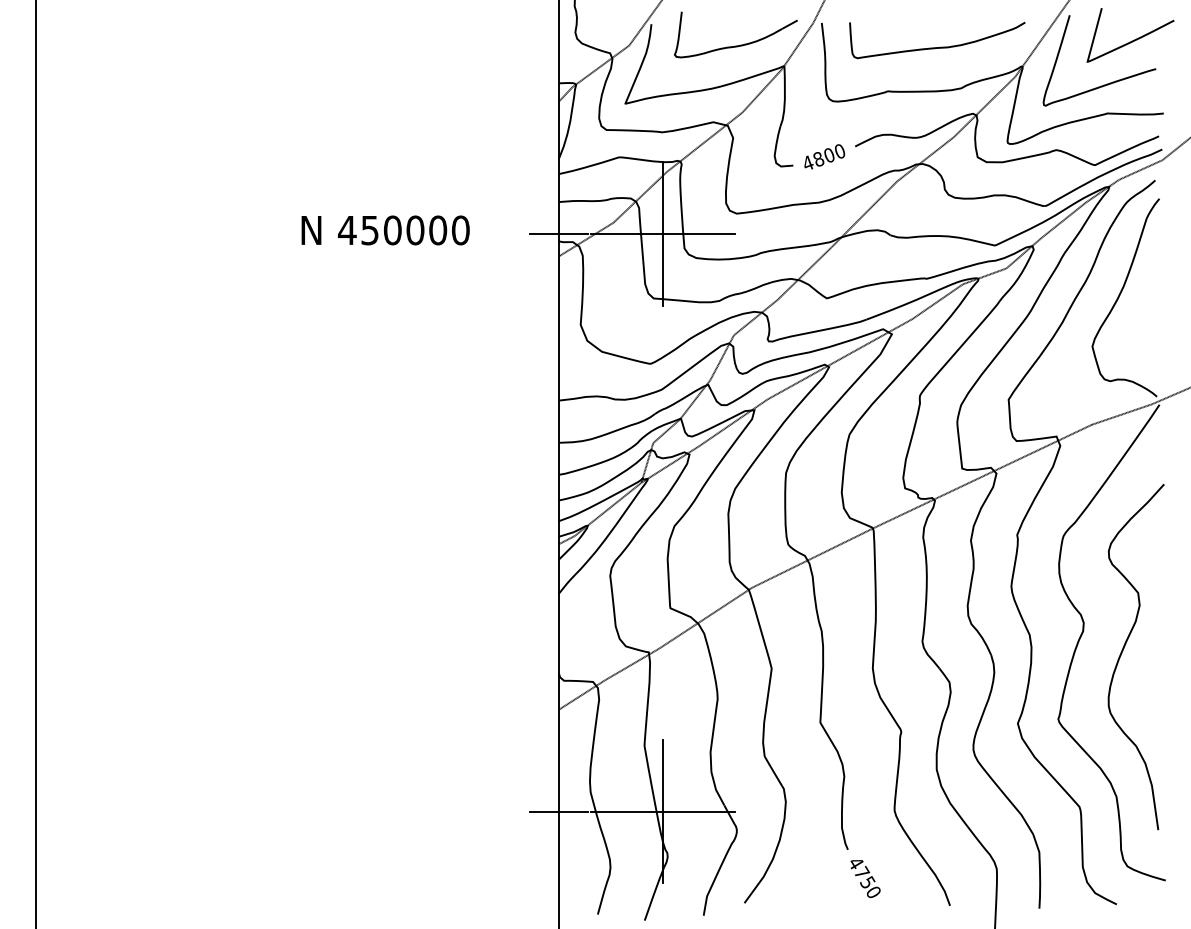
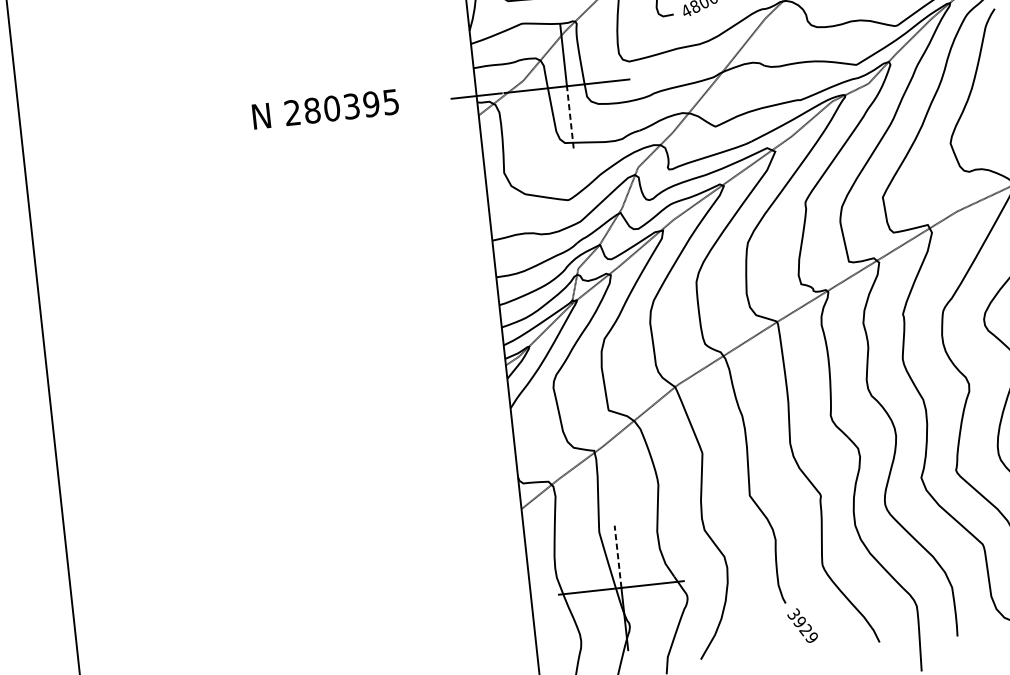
text: (403, 230) -> (341, 107), 450000 -> 280395
line: (662, 269) -> (569, 117), solid -> dashed
line: (662, 775) -> (617, 556), solid -> dashed
line: (558, 811) -> (530, 597), removed
text: (863, 877) -> (801, 626), 4750 -> 3929

